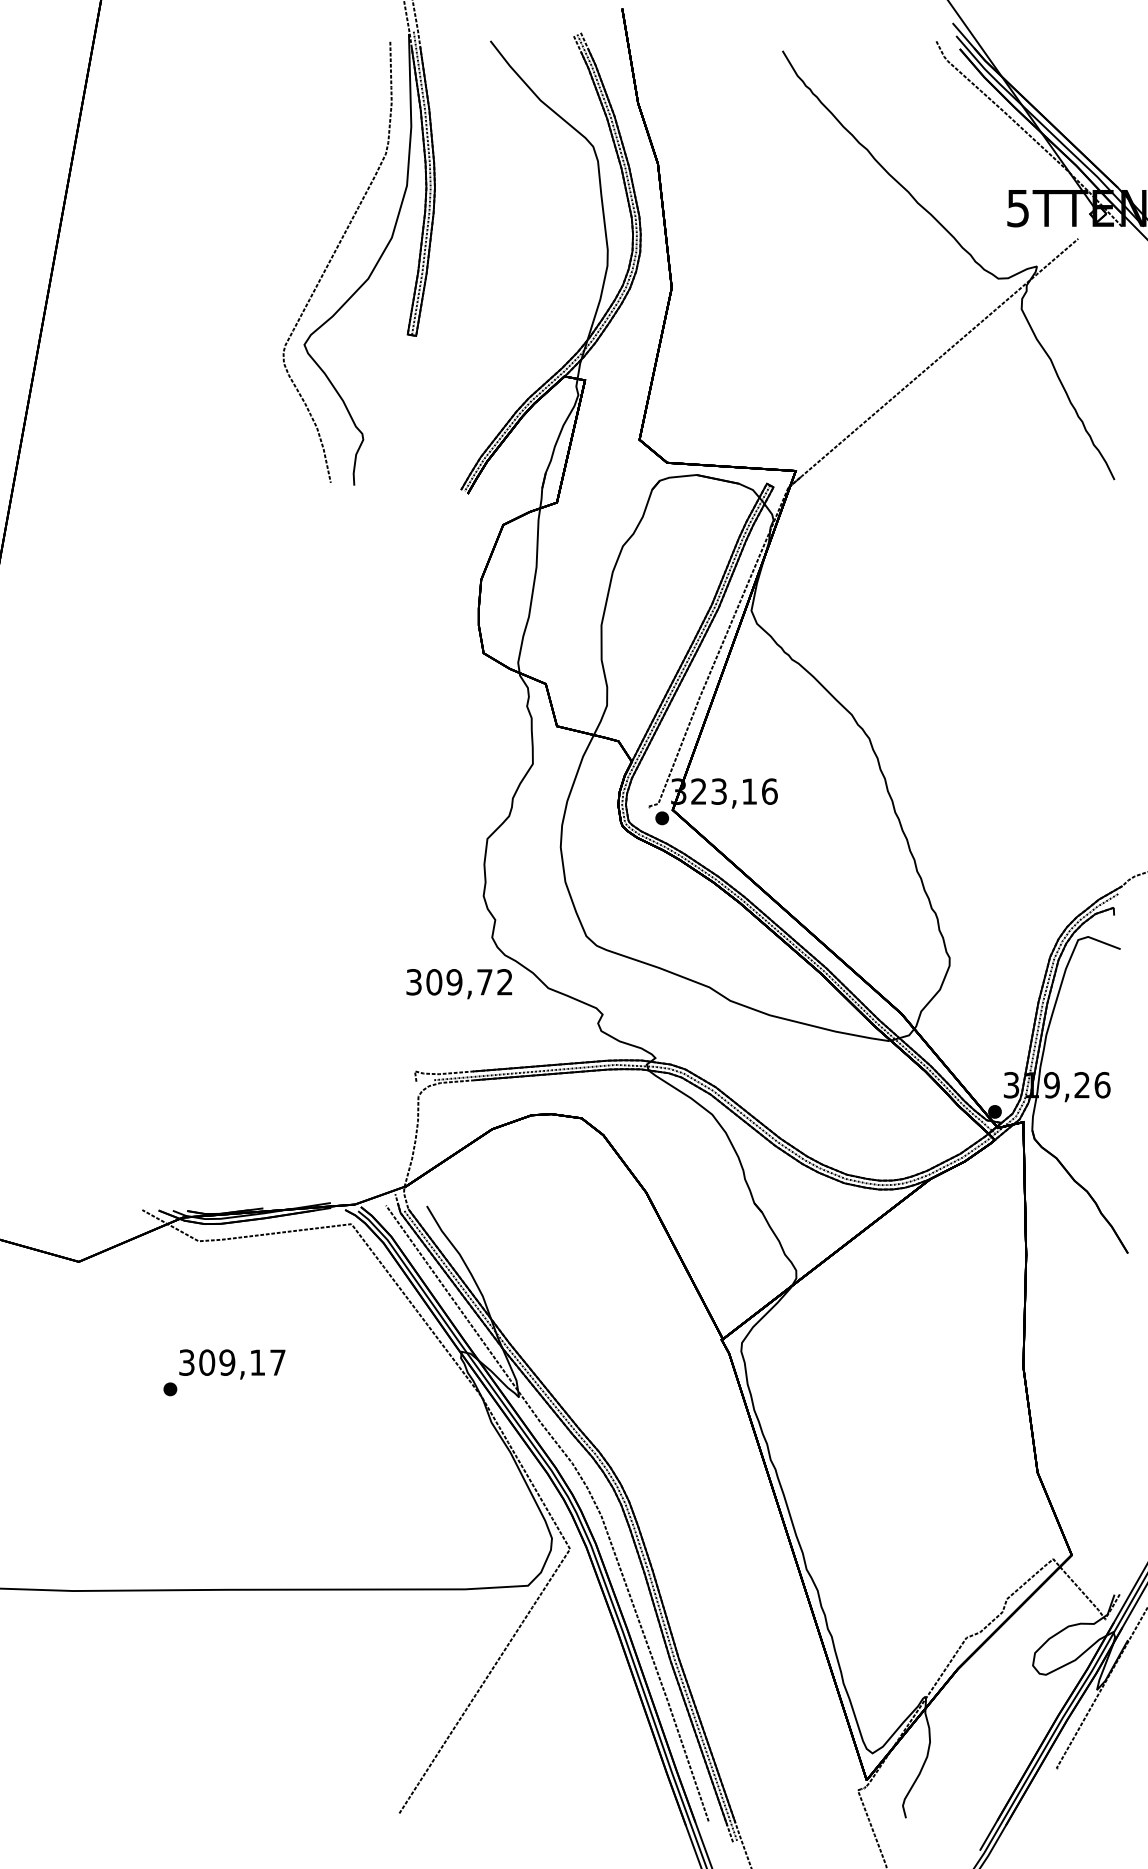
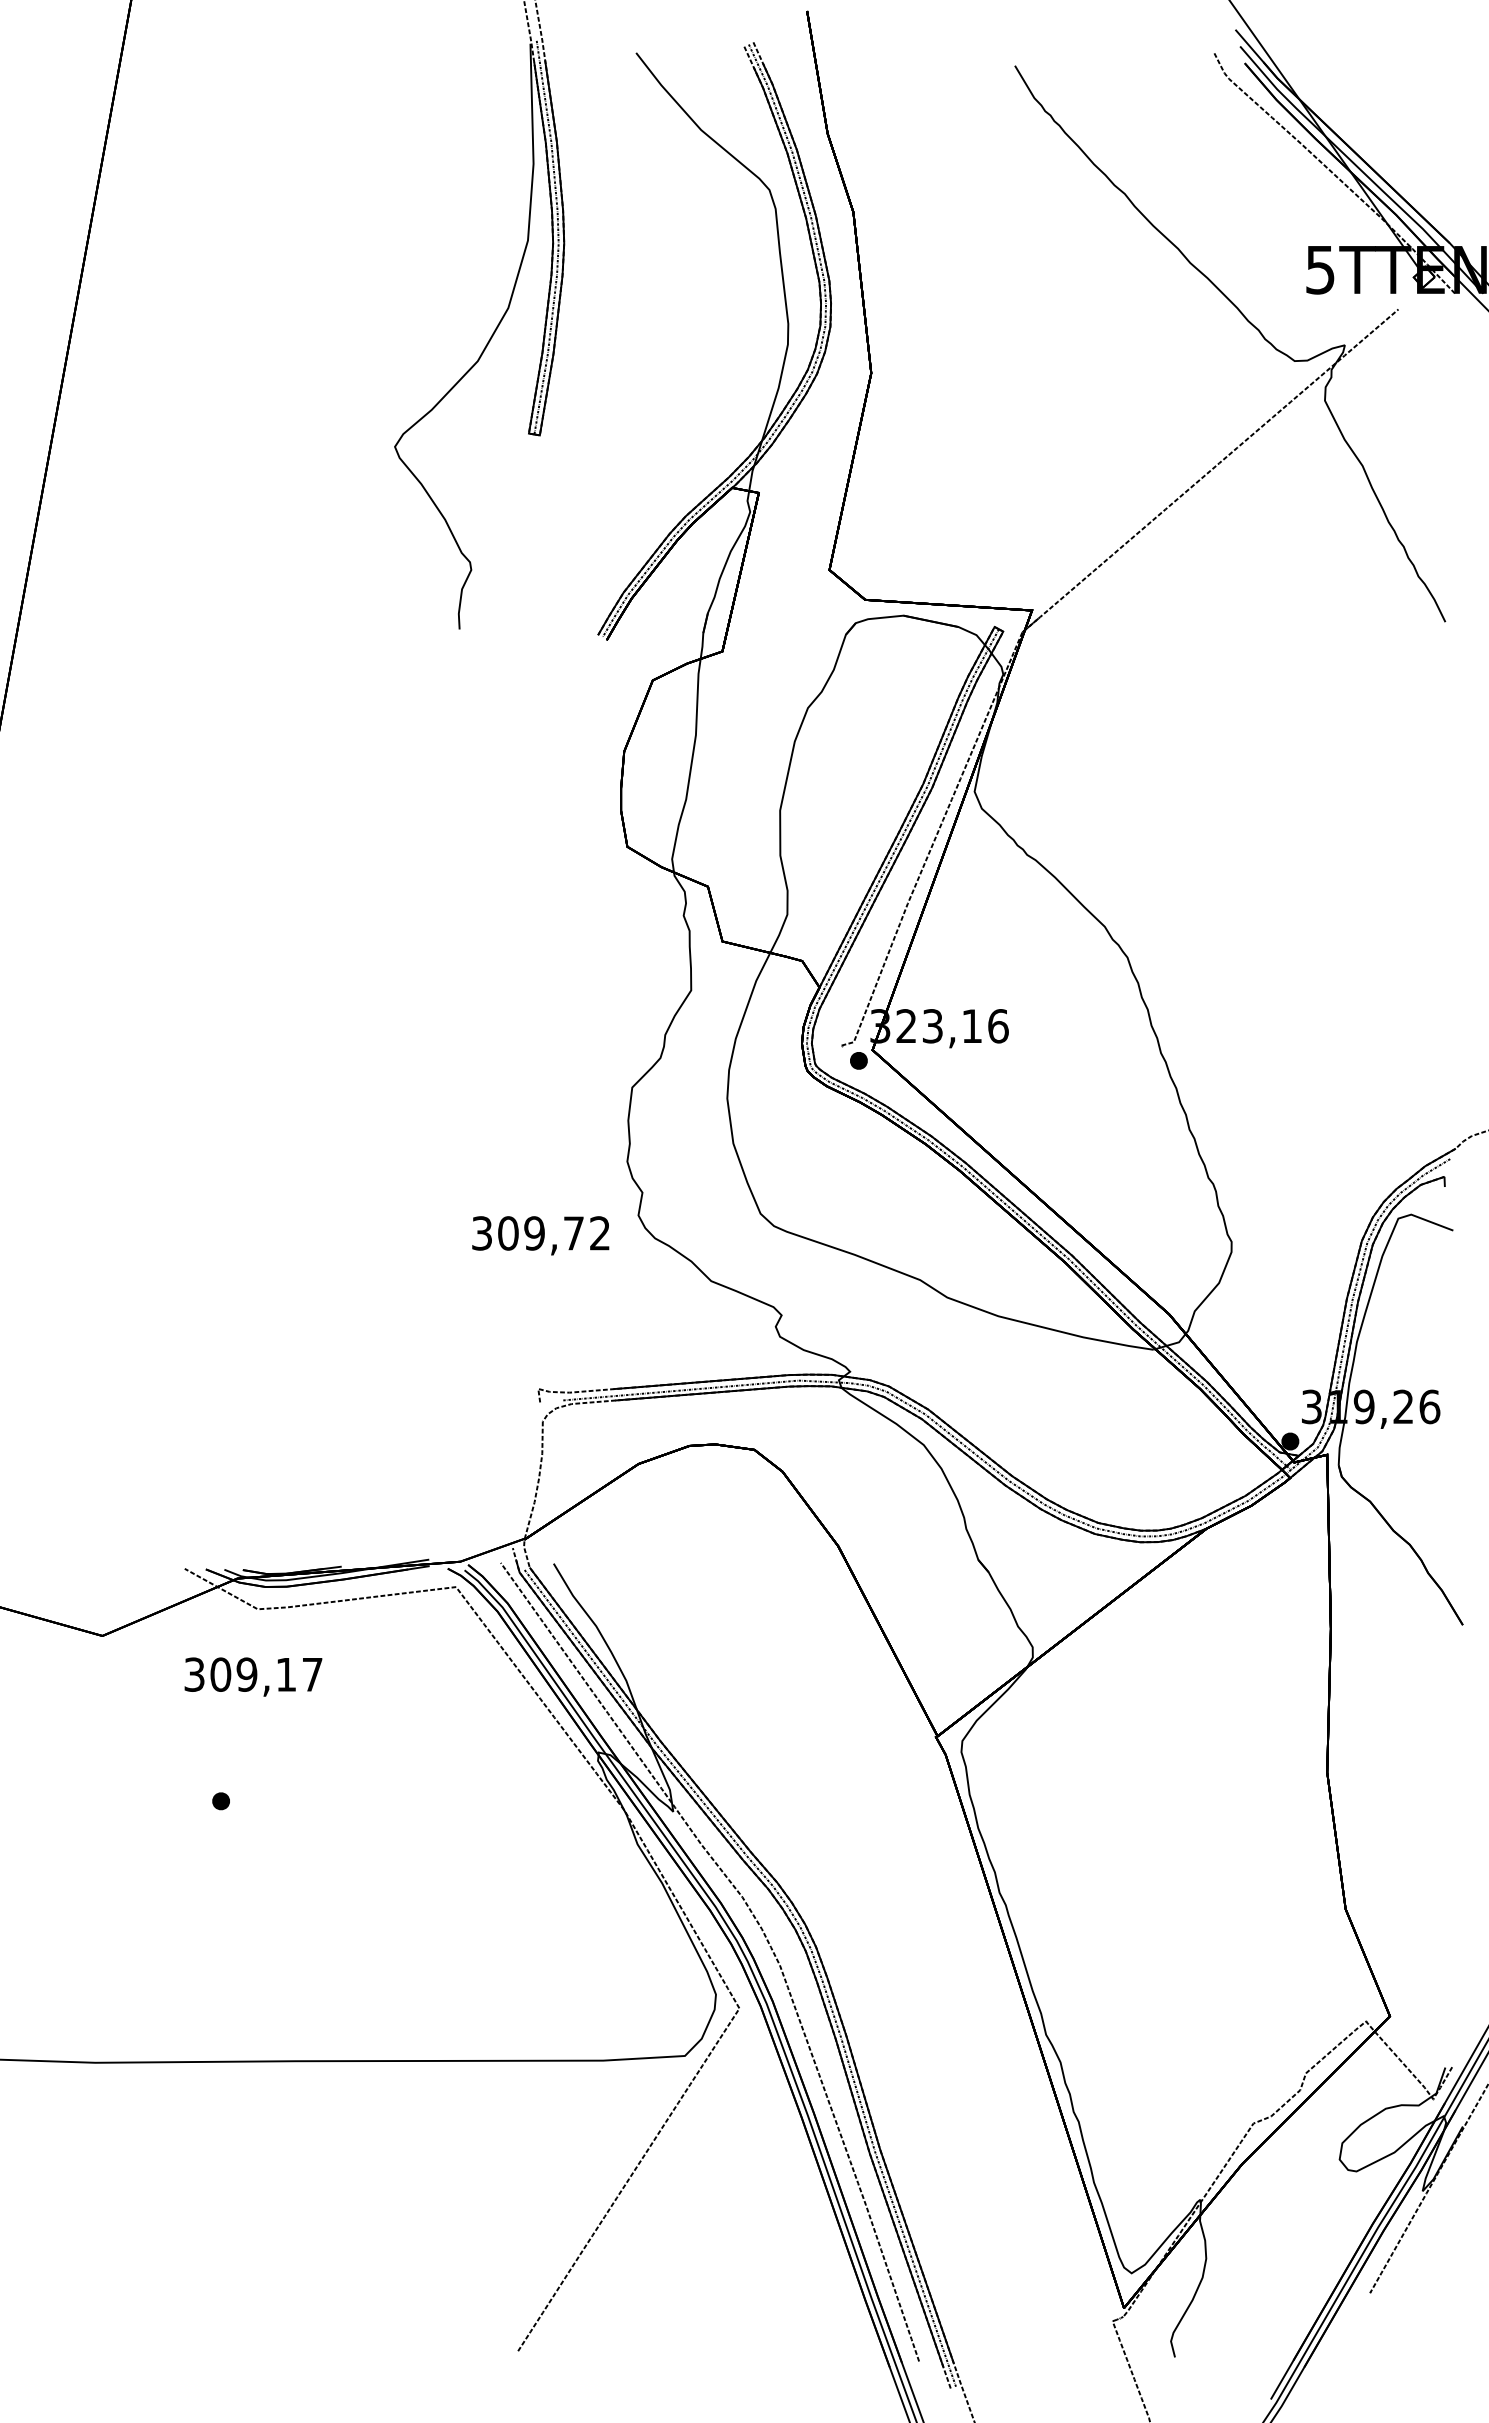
curve: (332, 258) -> (431, 334), removed
text: (459, 983) -> (540, 1235), moved
text: (232, 1364) -> (253, 1676), moved

